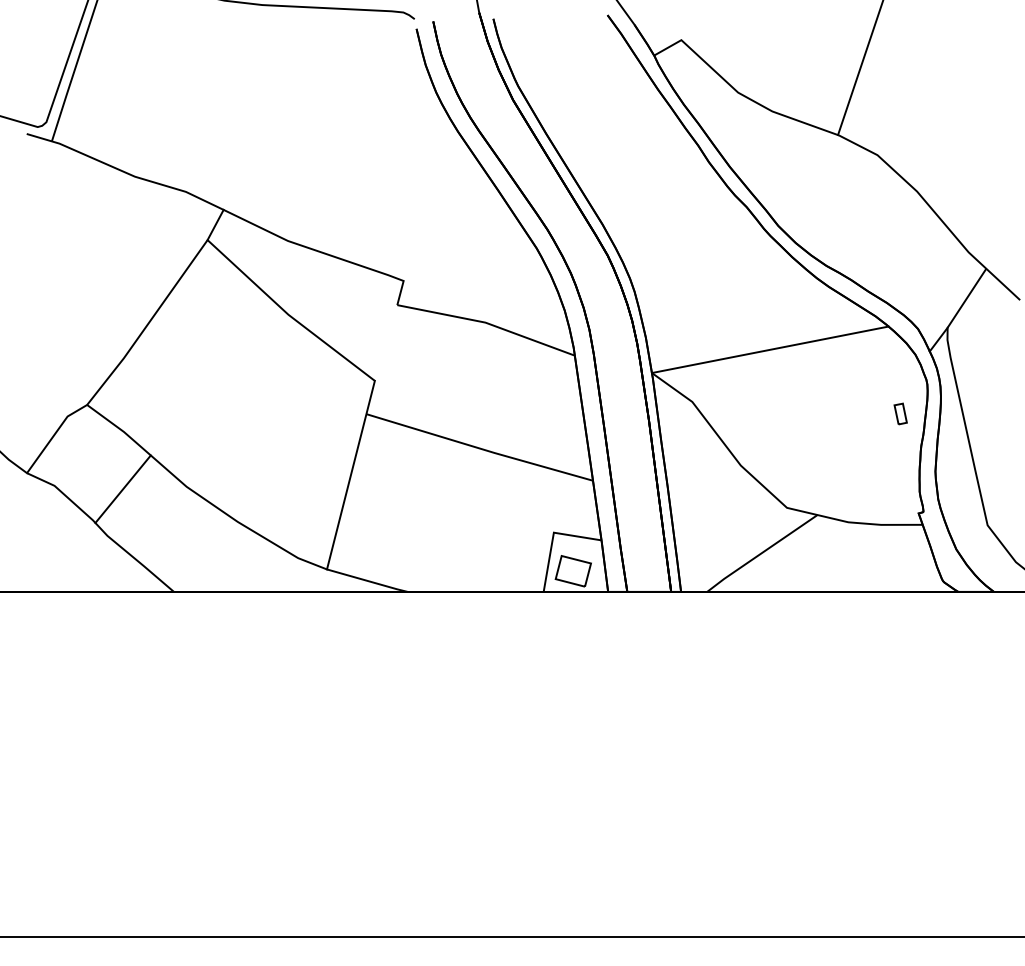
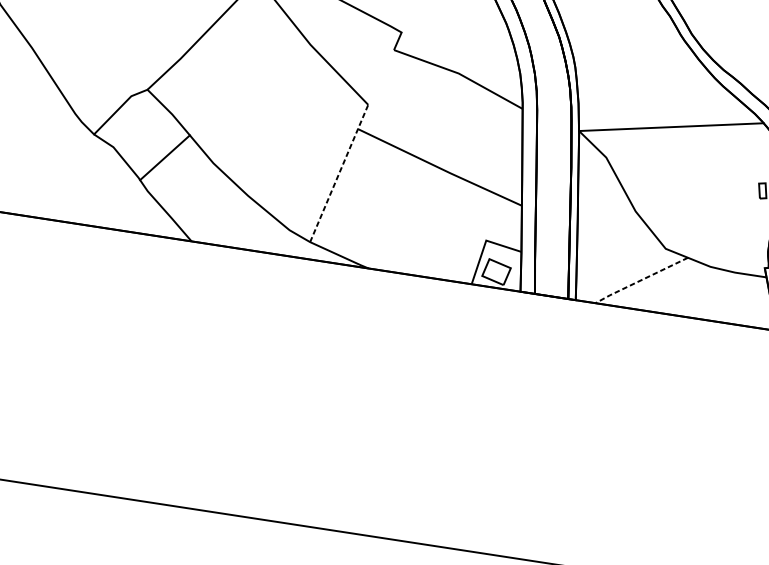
line: (351, 474) -> (339, 173), solid -> dashed
line: (761, 553) -> (641, 280), solid -> dashed

